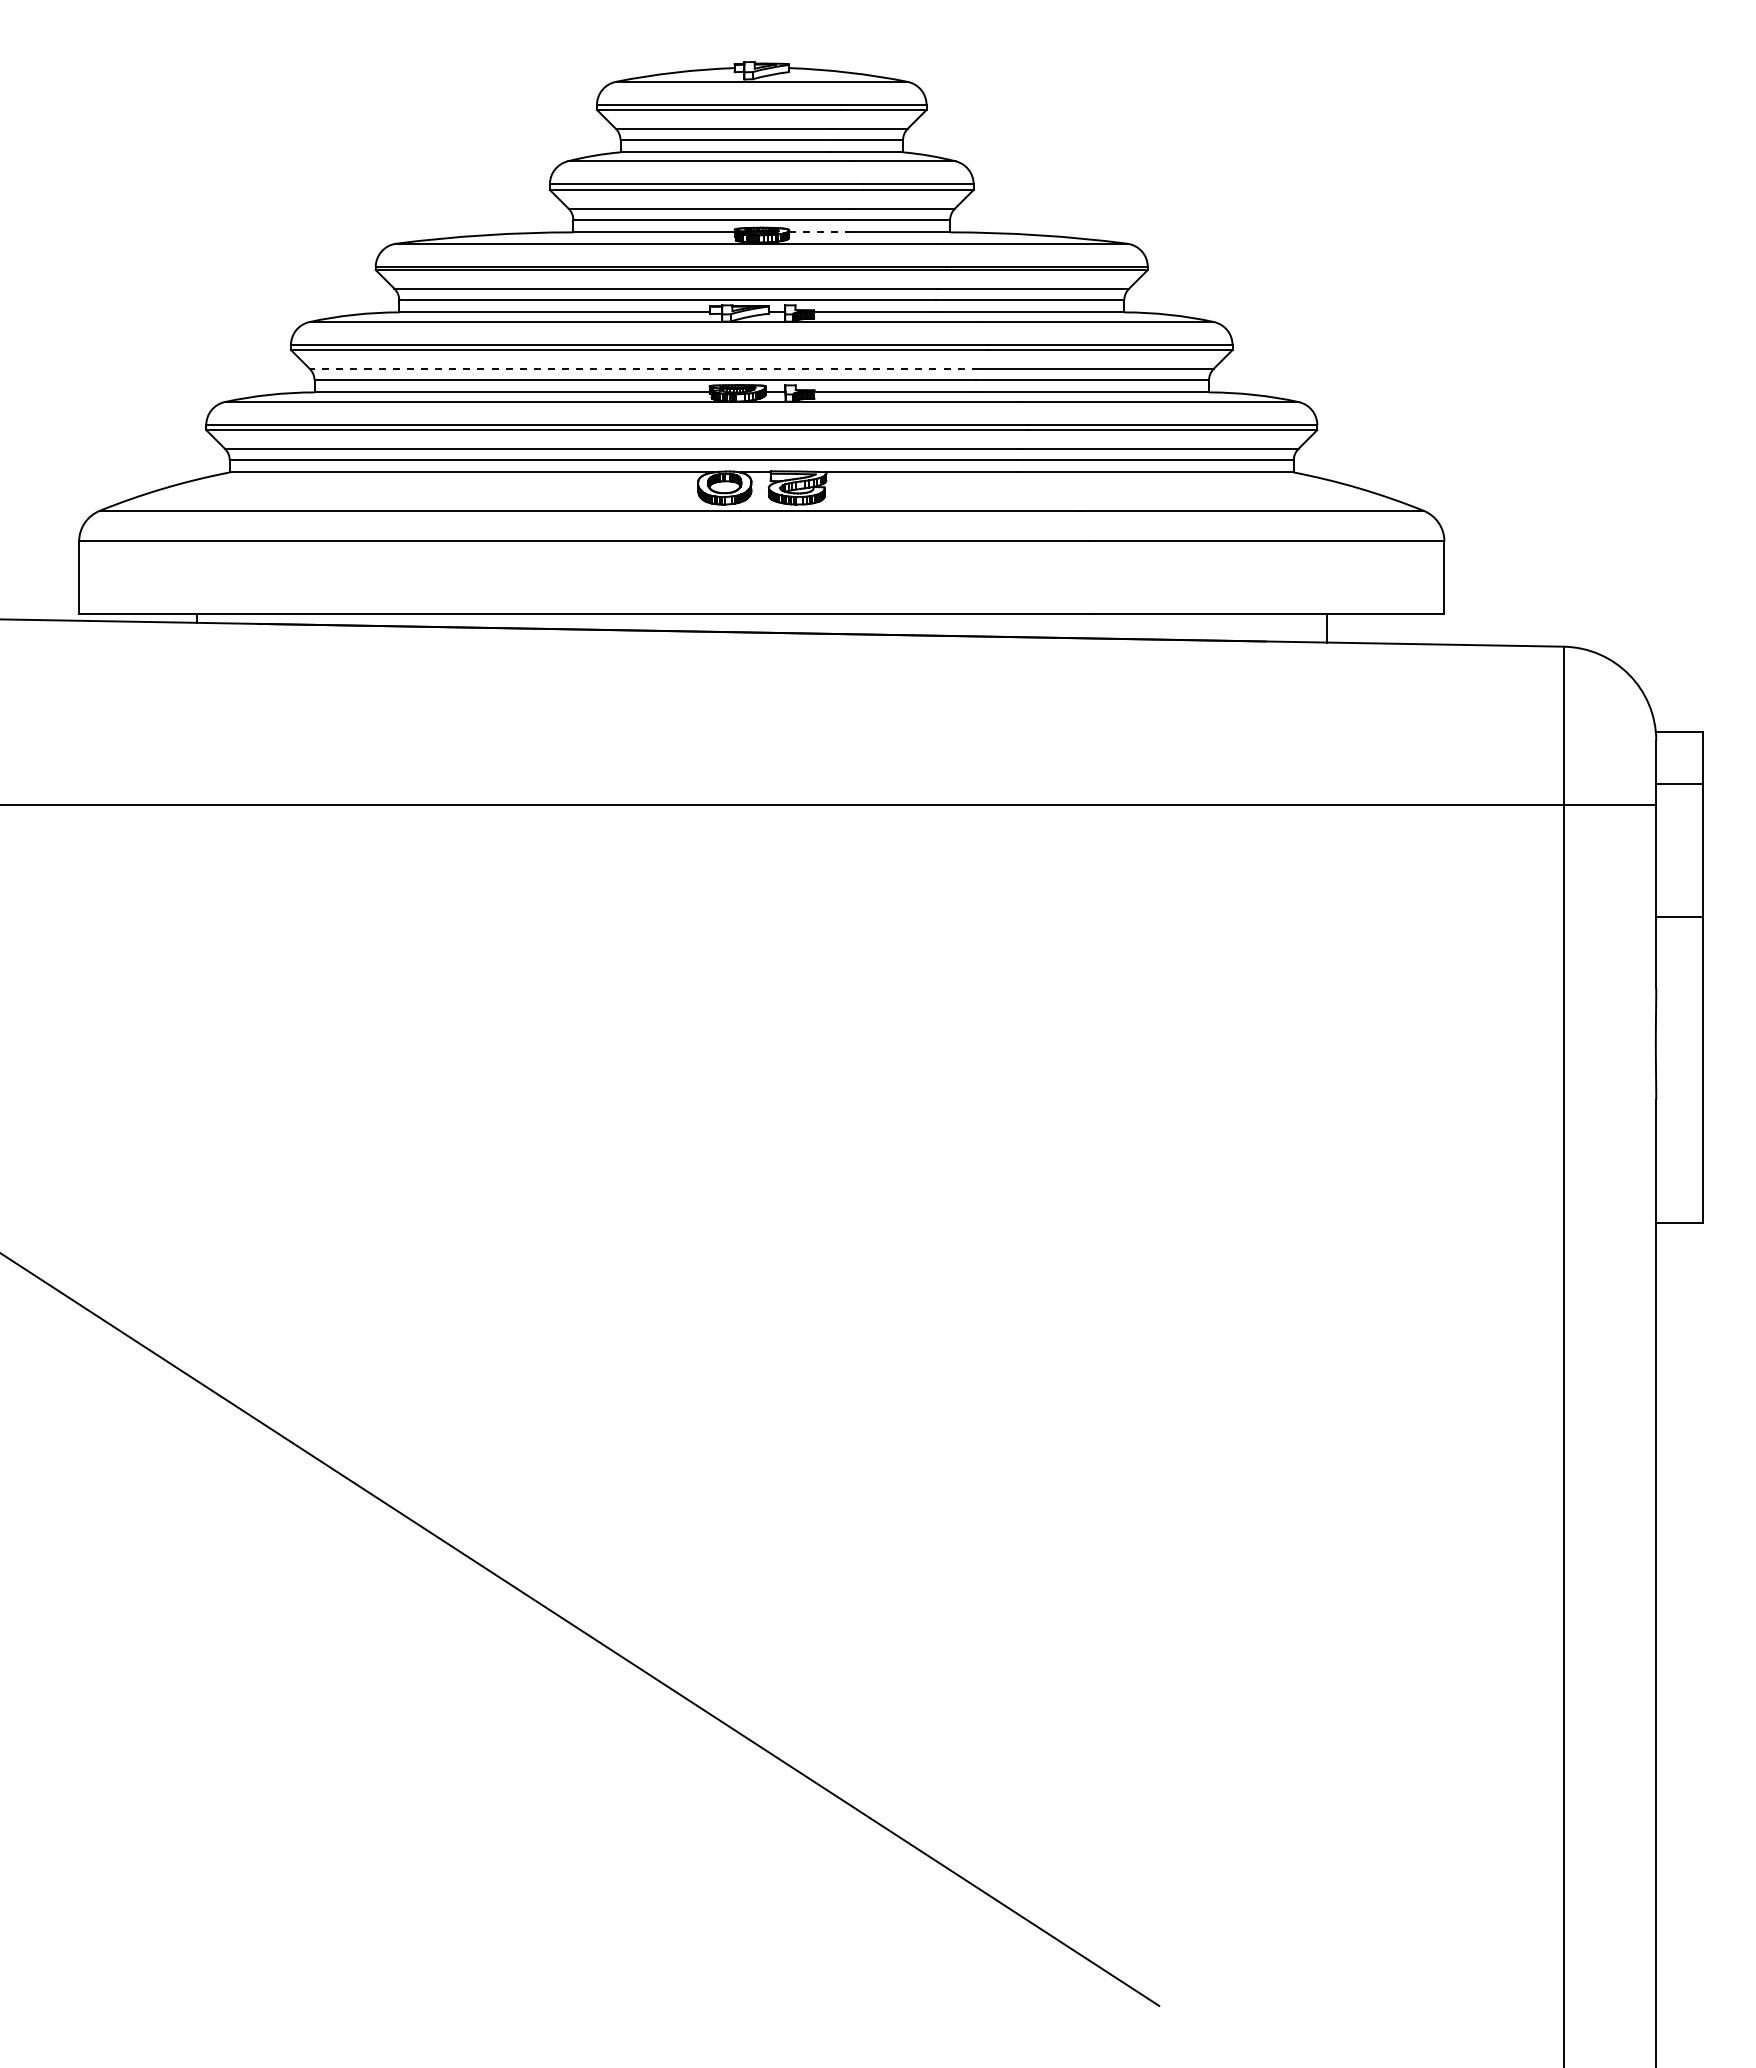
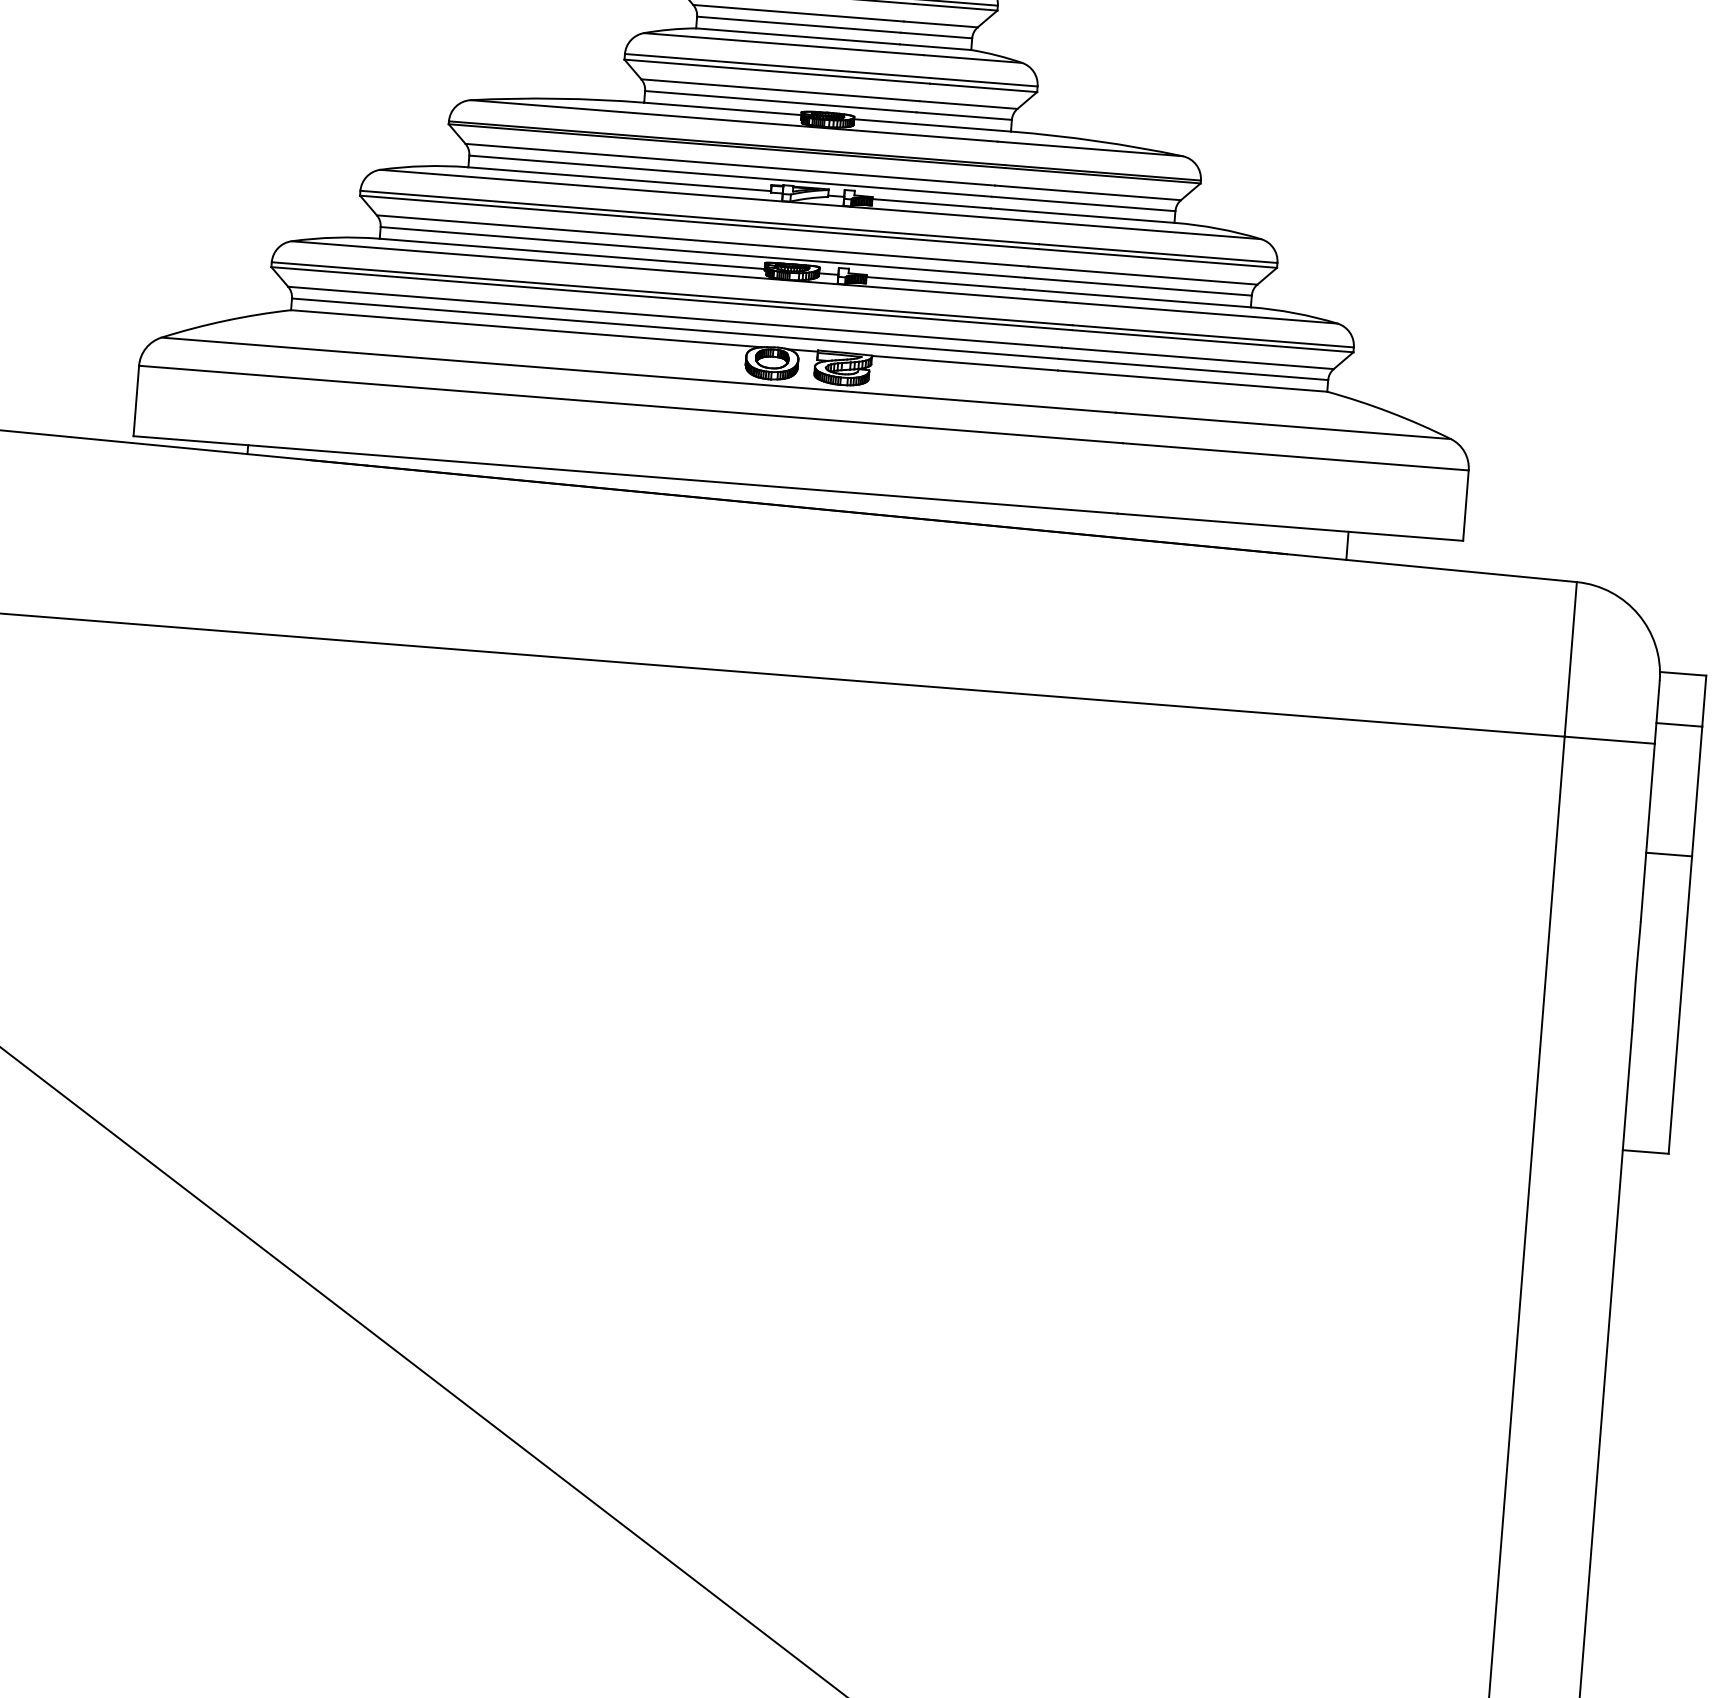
line: (820, 232) -> (884, 121), dashed -> solid
line: (644, 368) -> (702, 240), dashed -> solid

